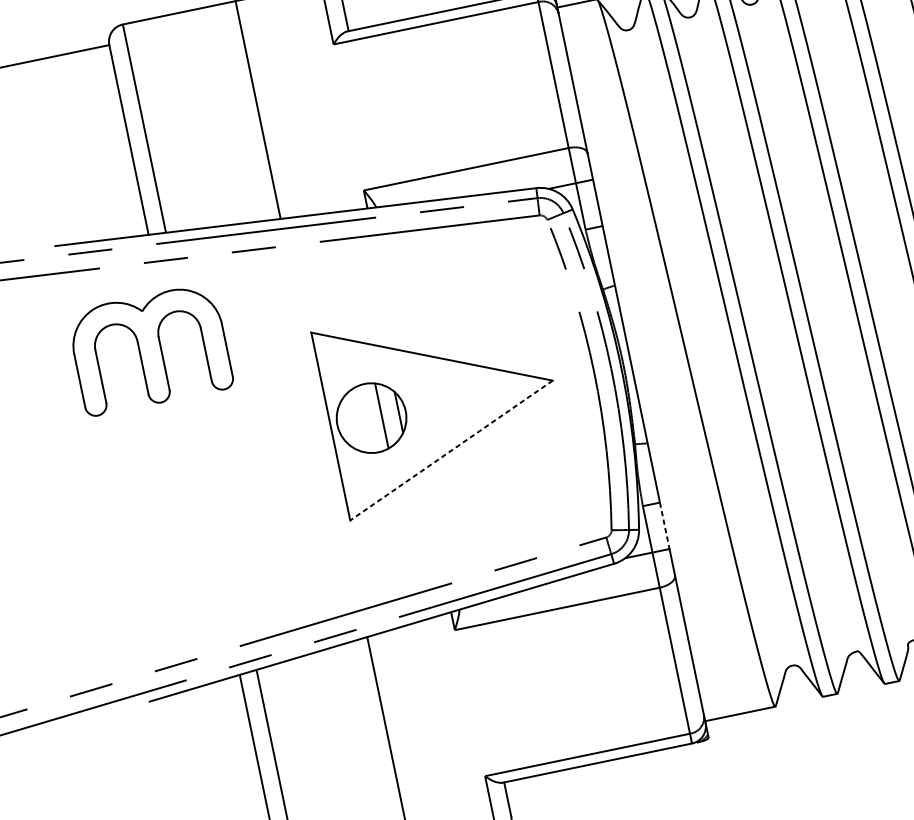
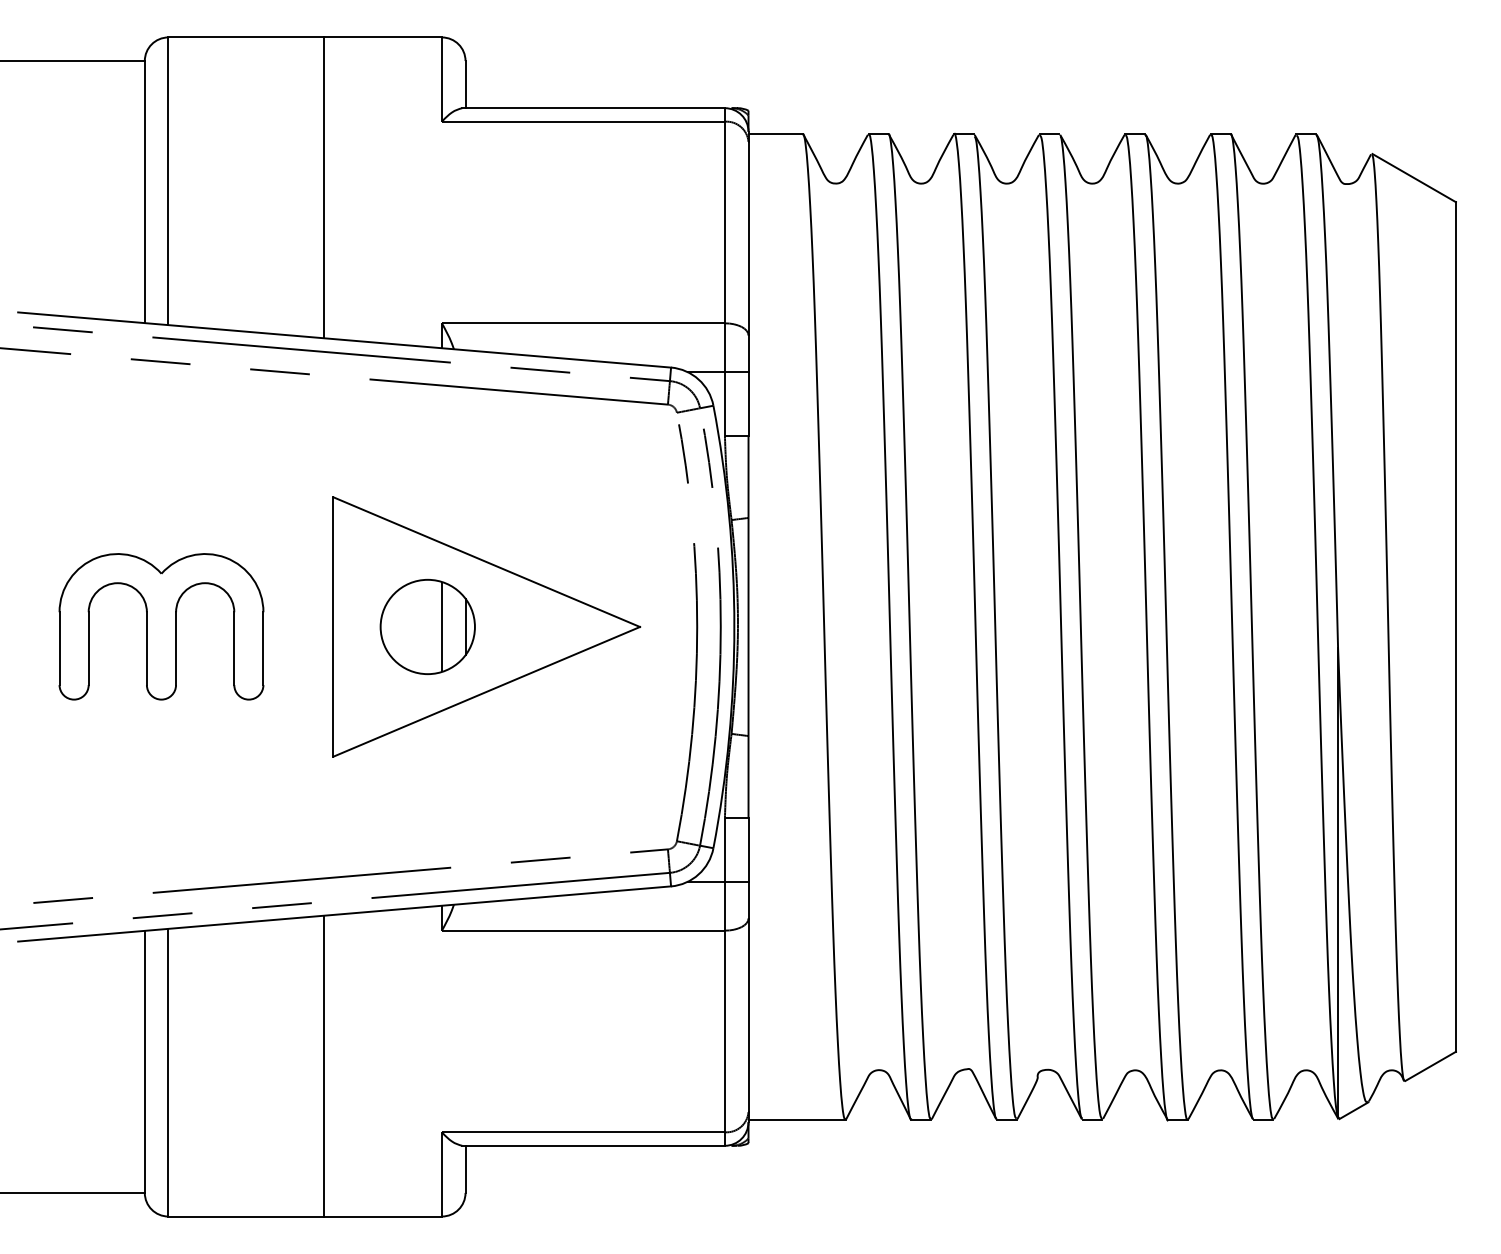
part: (150, 349) -> (161, 626), moved
part: (371, 417) -> (427, 626), moved
line: (451, 451) -> (486, 692), dashed -> solid
line: (664, 526) -> (748, 850), dashed -> solid

